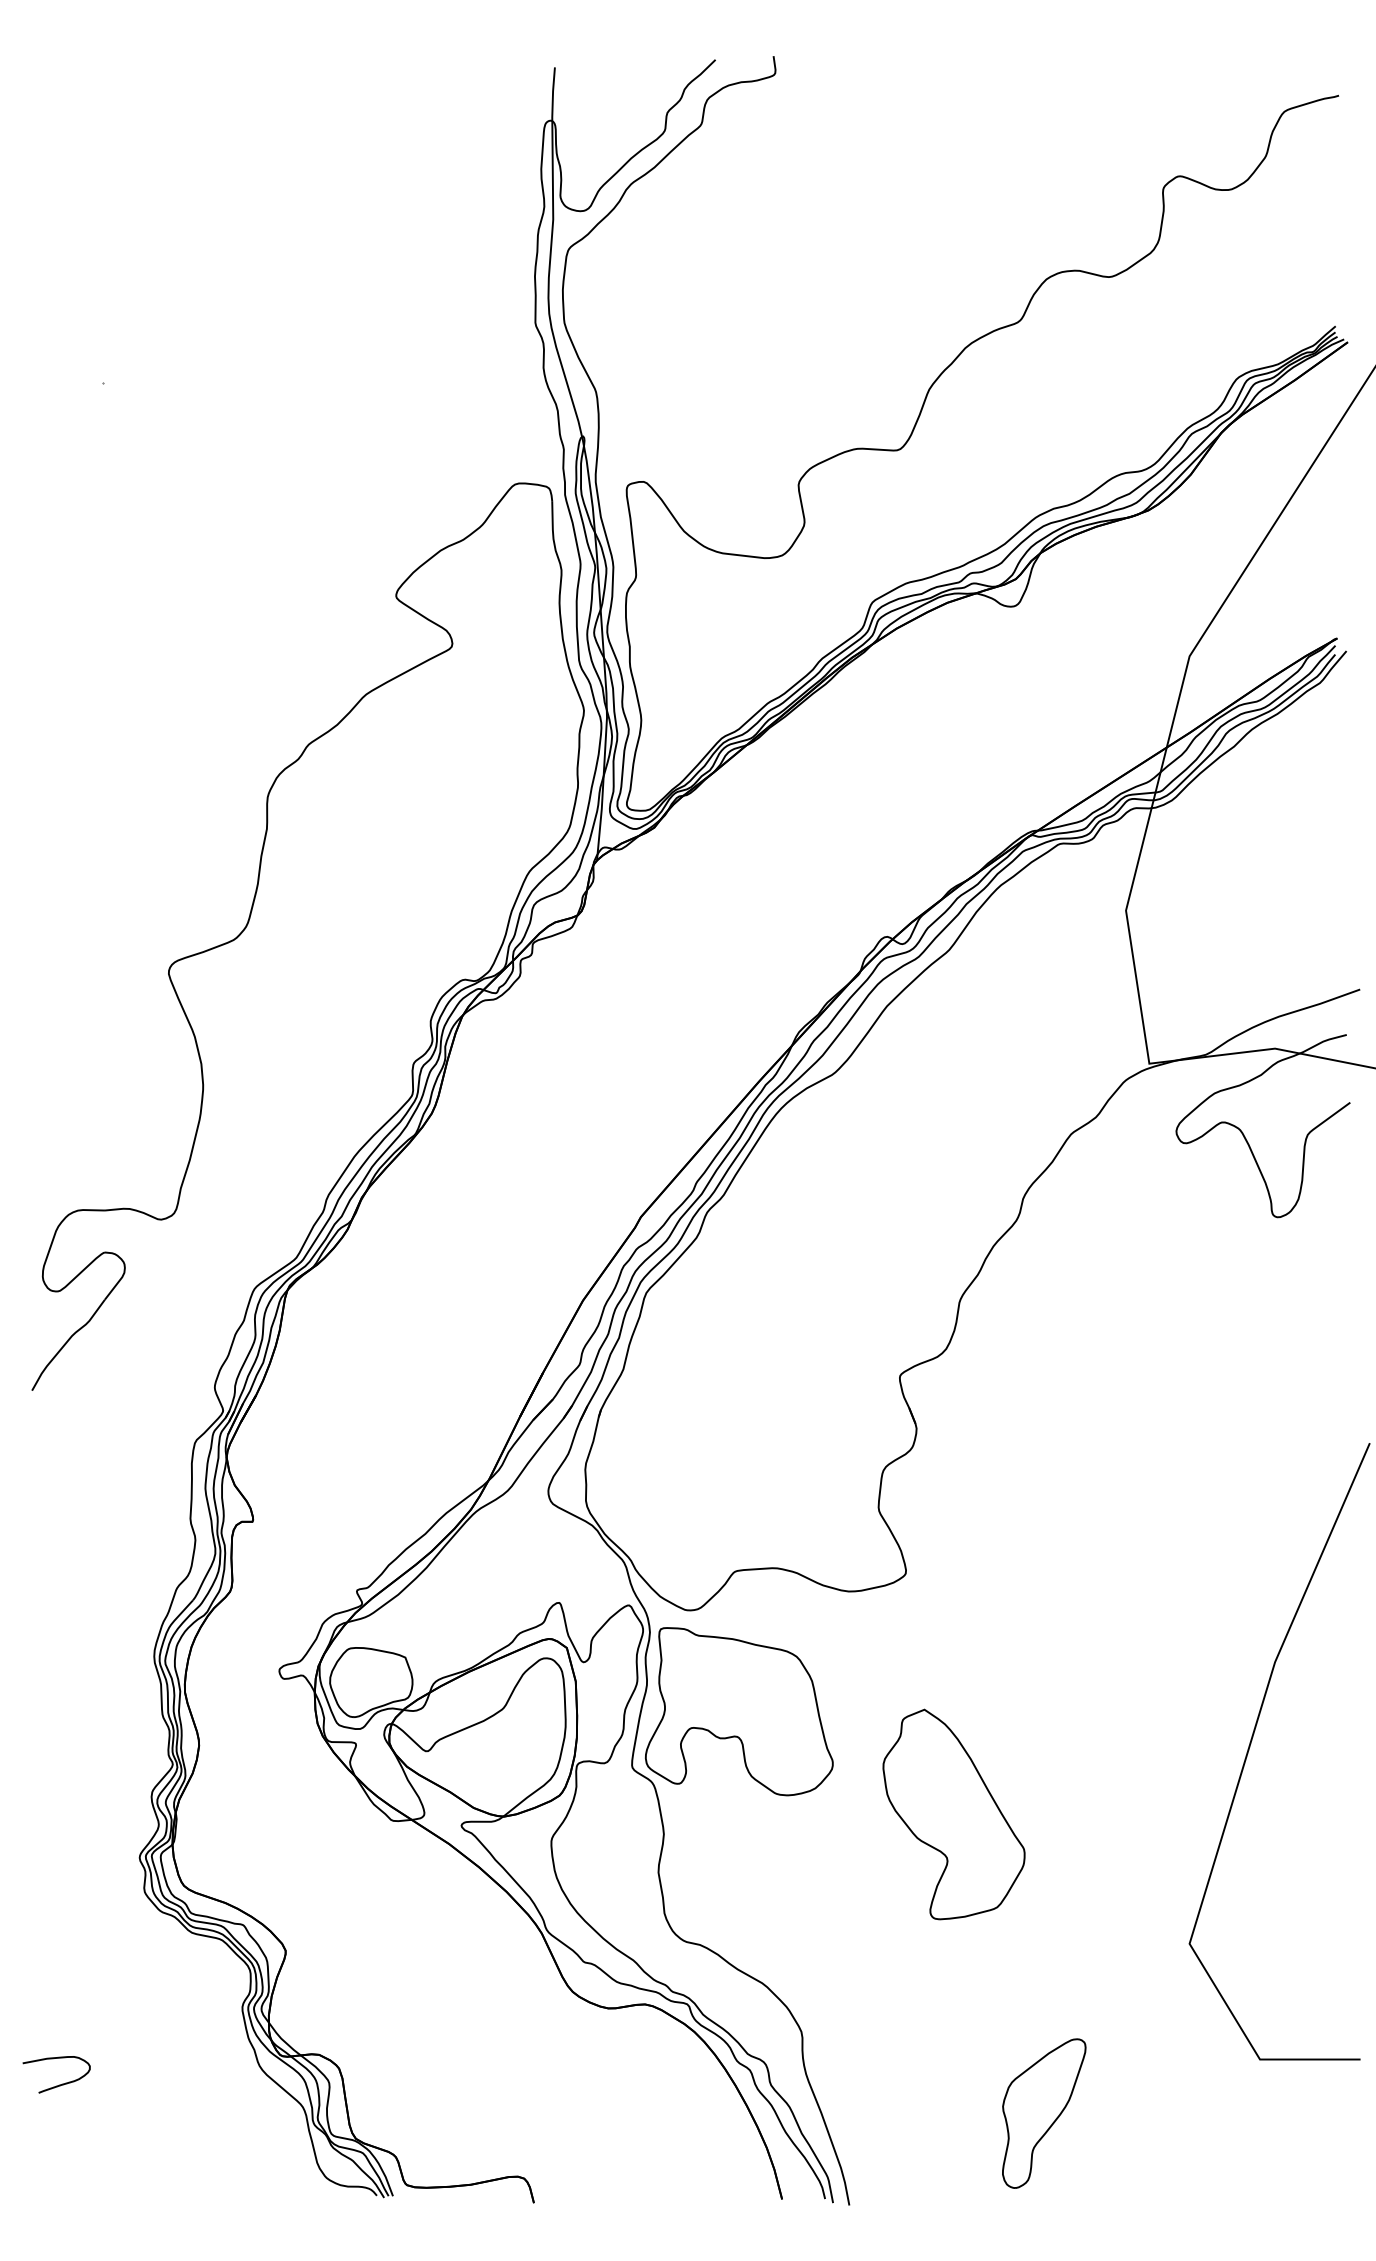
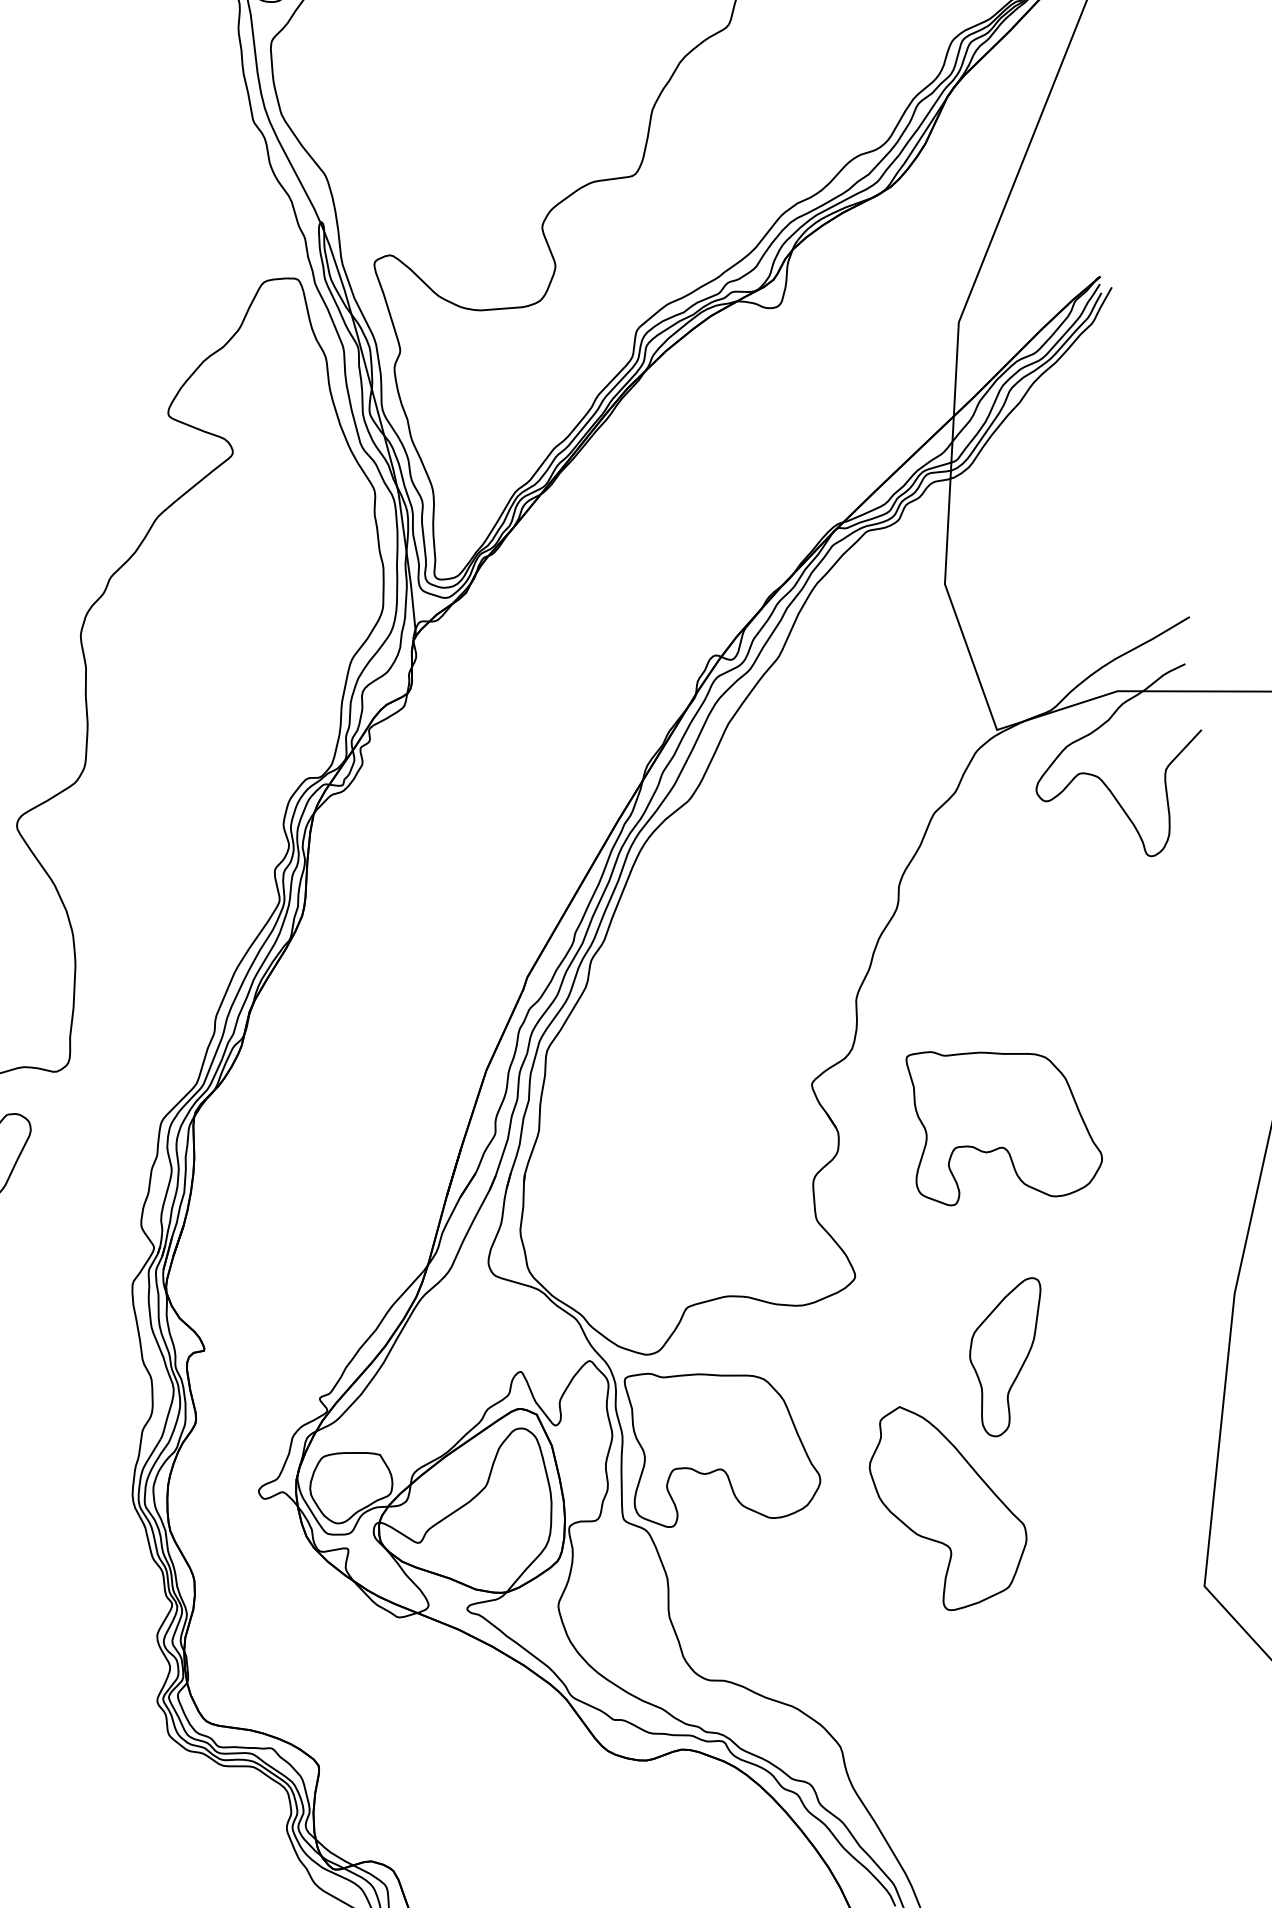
part: (1076, 1449) -> (999, 1122), added
part: (1044, 2113) -> (1012, 1357), moved

